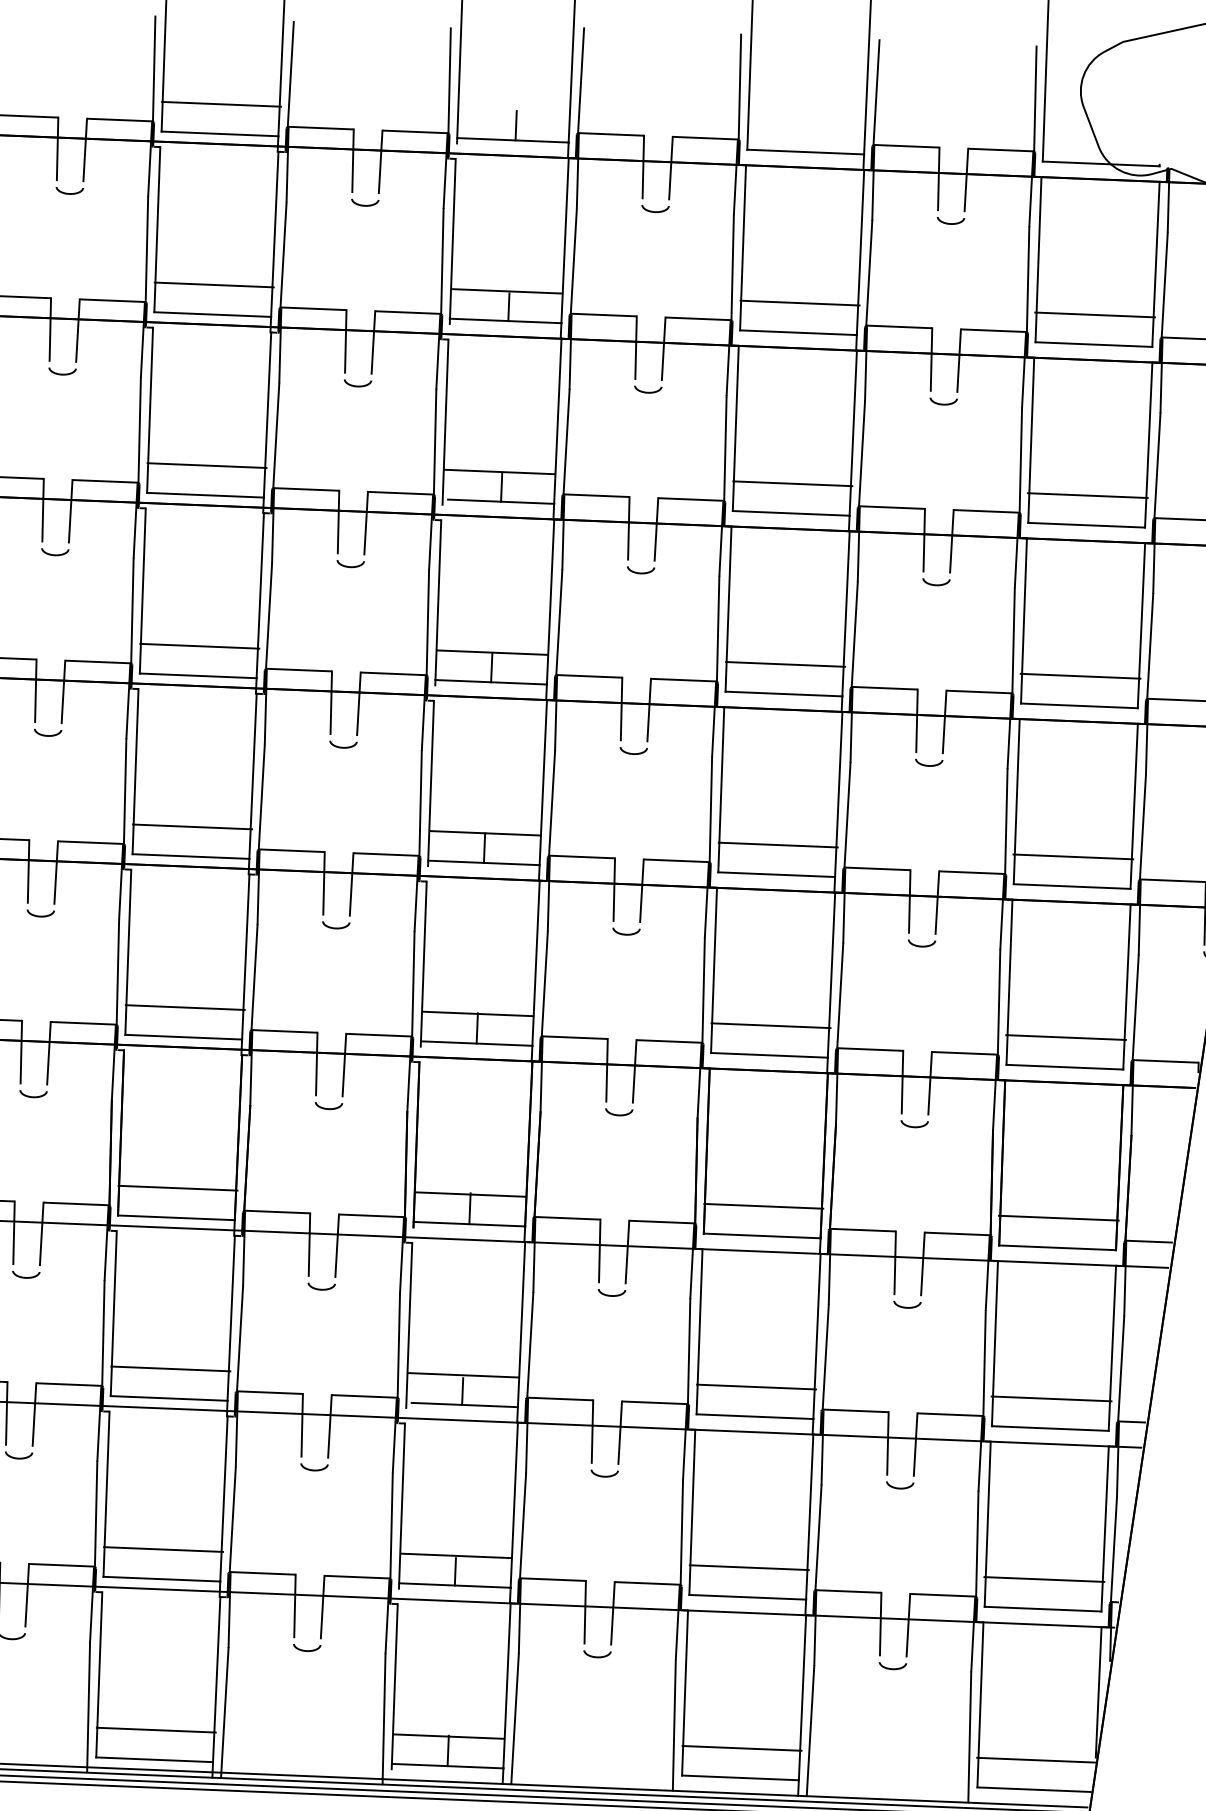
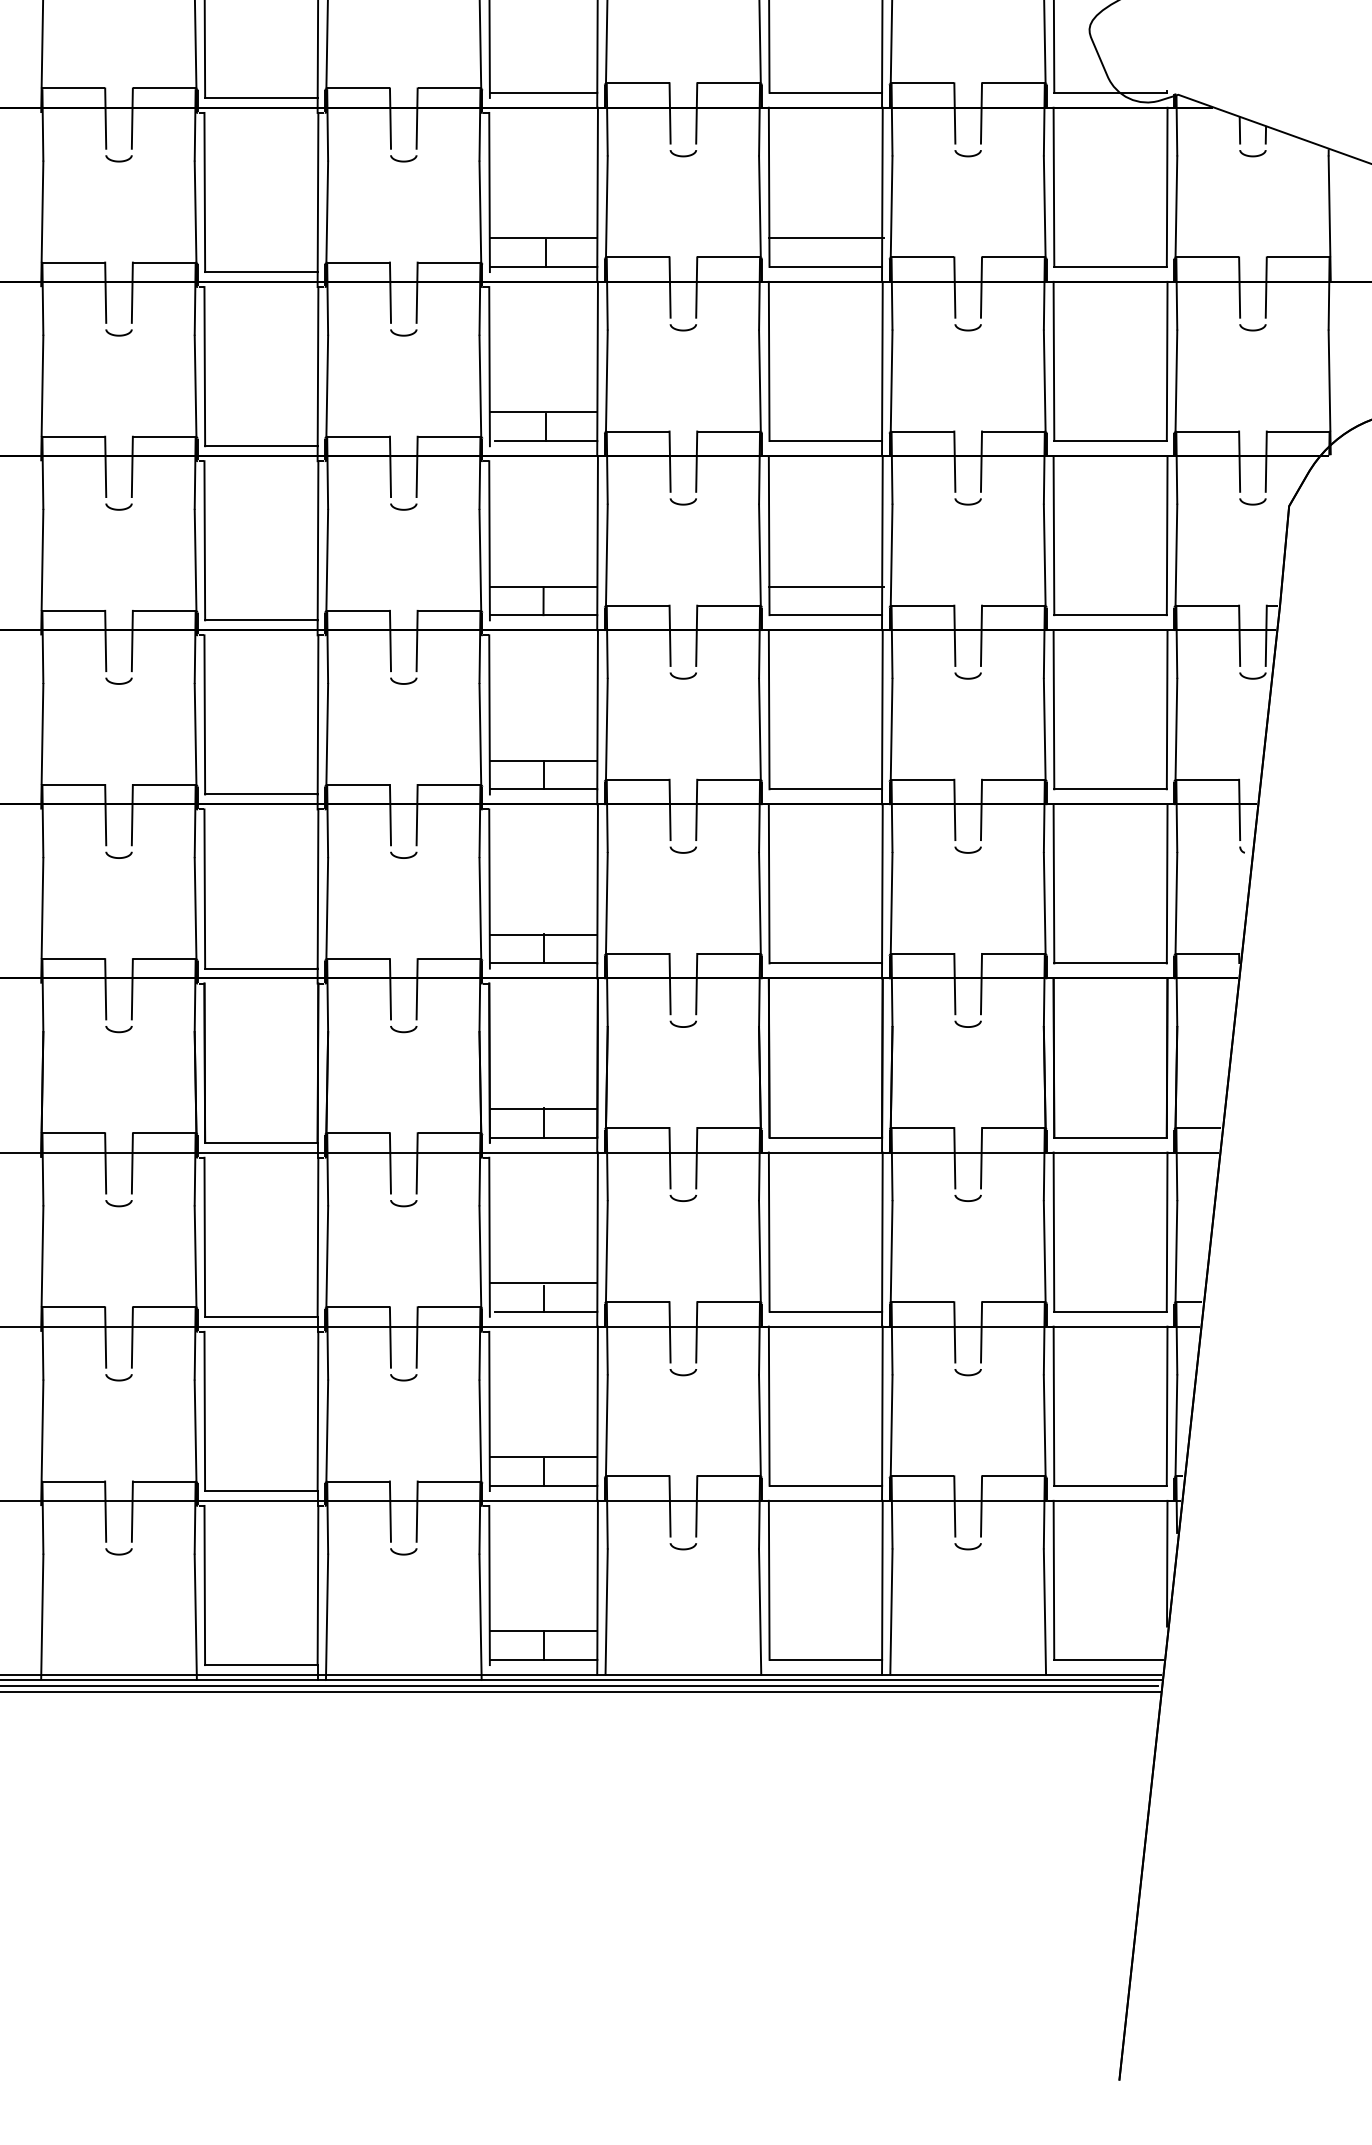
line: (221, 104) -> (261, 69), removed
line: (516, 125) -> (546, 78), removed
line: (214, 284) -> (261, 243), removed
line: (1095, 315) -> (1110, 238), removed
line: (206, 465) -> (261, 417), removed
line: (792, 483) -> (825, 412), removed
line: (1087, 495) -> (1110, 412), removed
line: (199, 645) -> (261, 591), removed
line: (1080, 676) -> (1110, 586), removed
line: (192, 826) -> (261, 765), removed
line: (777, 844) -> (825, 760), removed
line: (1073, 856) -> (1110, 760), removed
line: (184, 1008) -> (261, 940), removed
line: (770, 1025) -> (825, 934), removed
line: (1066, 1037) -> (1110, 934), removed
line: (177, 1188) -> (261, 1114), removed
line: (763, 1205) -> (825, 1108), removed
line: (1058, 1217) -> (1110, 1108), removed
line: (170, 1369) -> (261, 1288), removed
line: (755, 1387) -> (825, 1283), removed
line: (1051, 1399) -> (1110, 1283), removed
line: (163, 1549) -> (261, 1462), removed
line: (748, 1567) -> (825, 1457), removed
line: (1044, 1579) -> (1110, 1457), removed
line: (155, 1730) -> (261, 1636), removed
line: (741, 1748) -> (825, 1631), removed
line: (1035, 1760) -> (1109, 1631), removed

